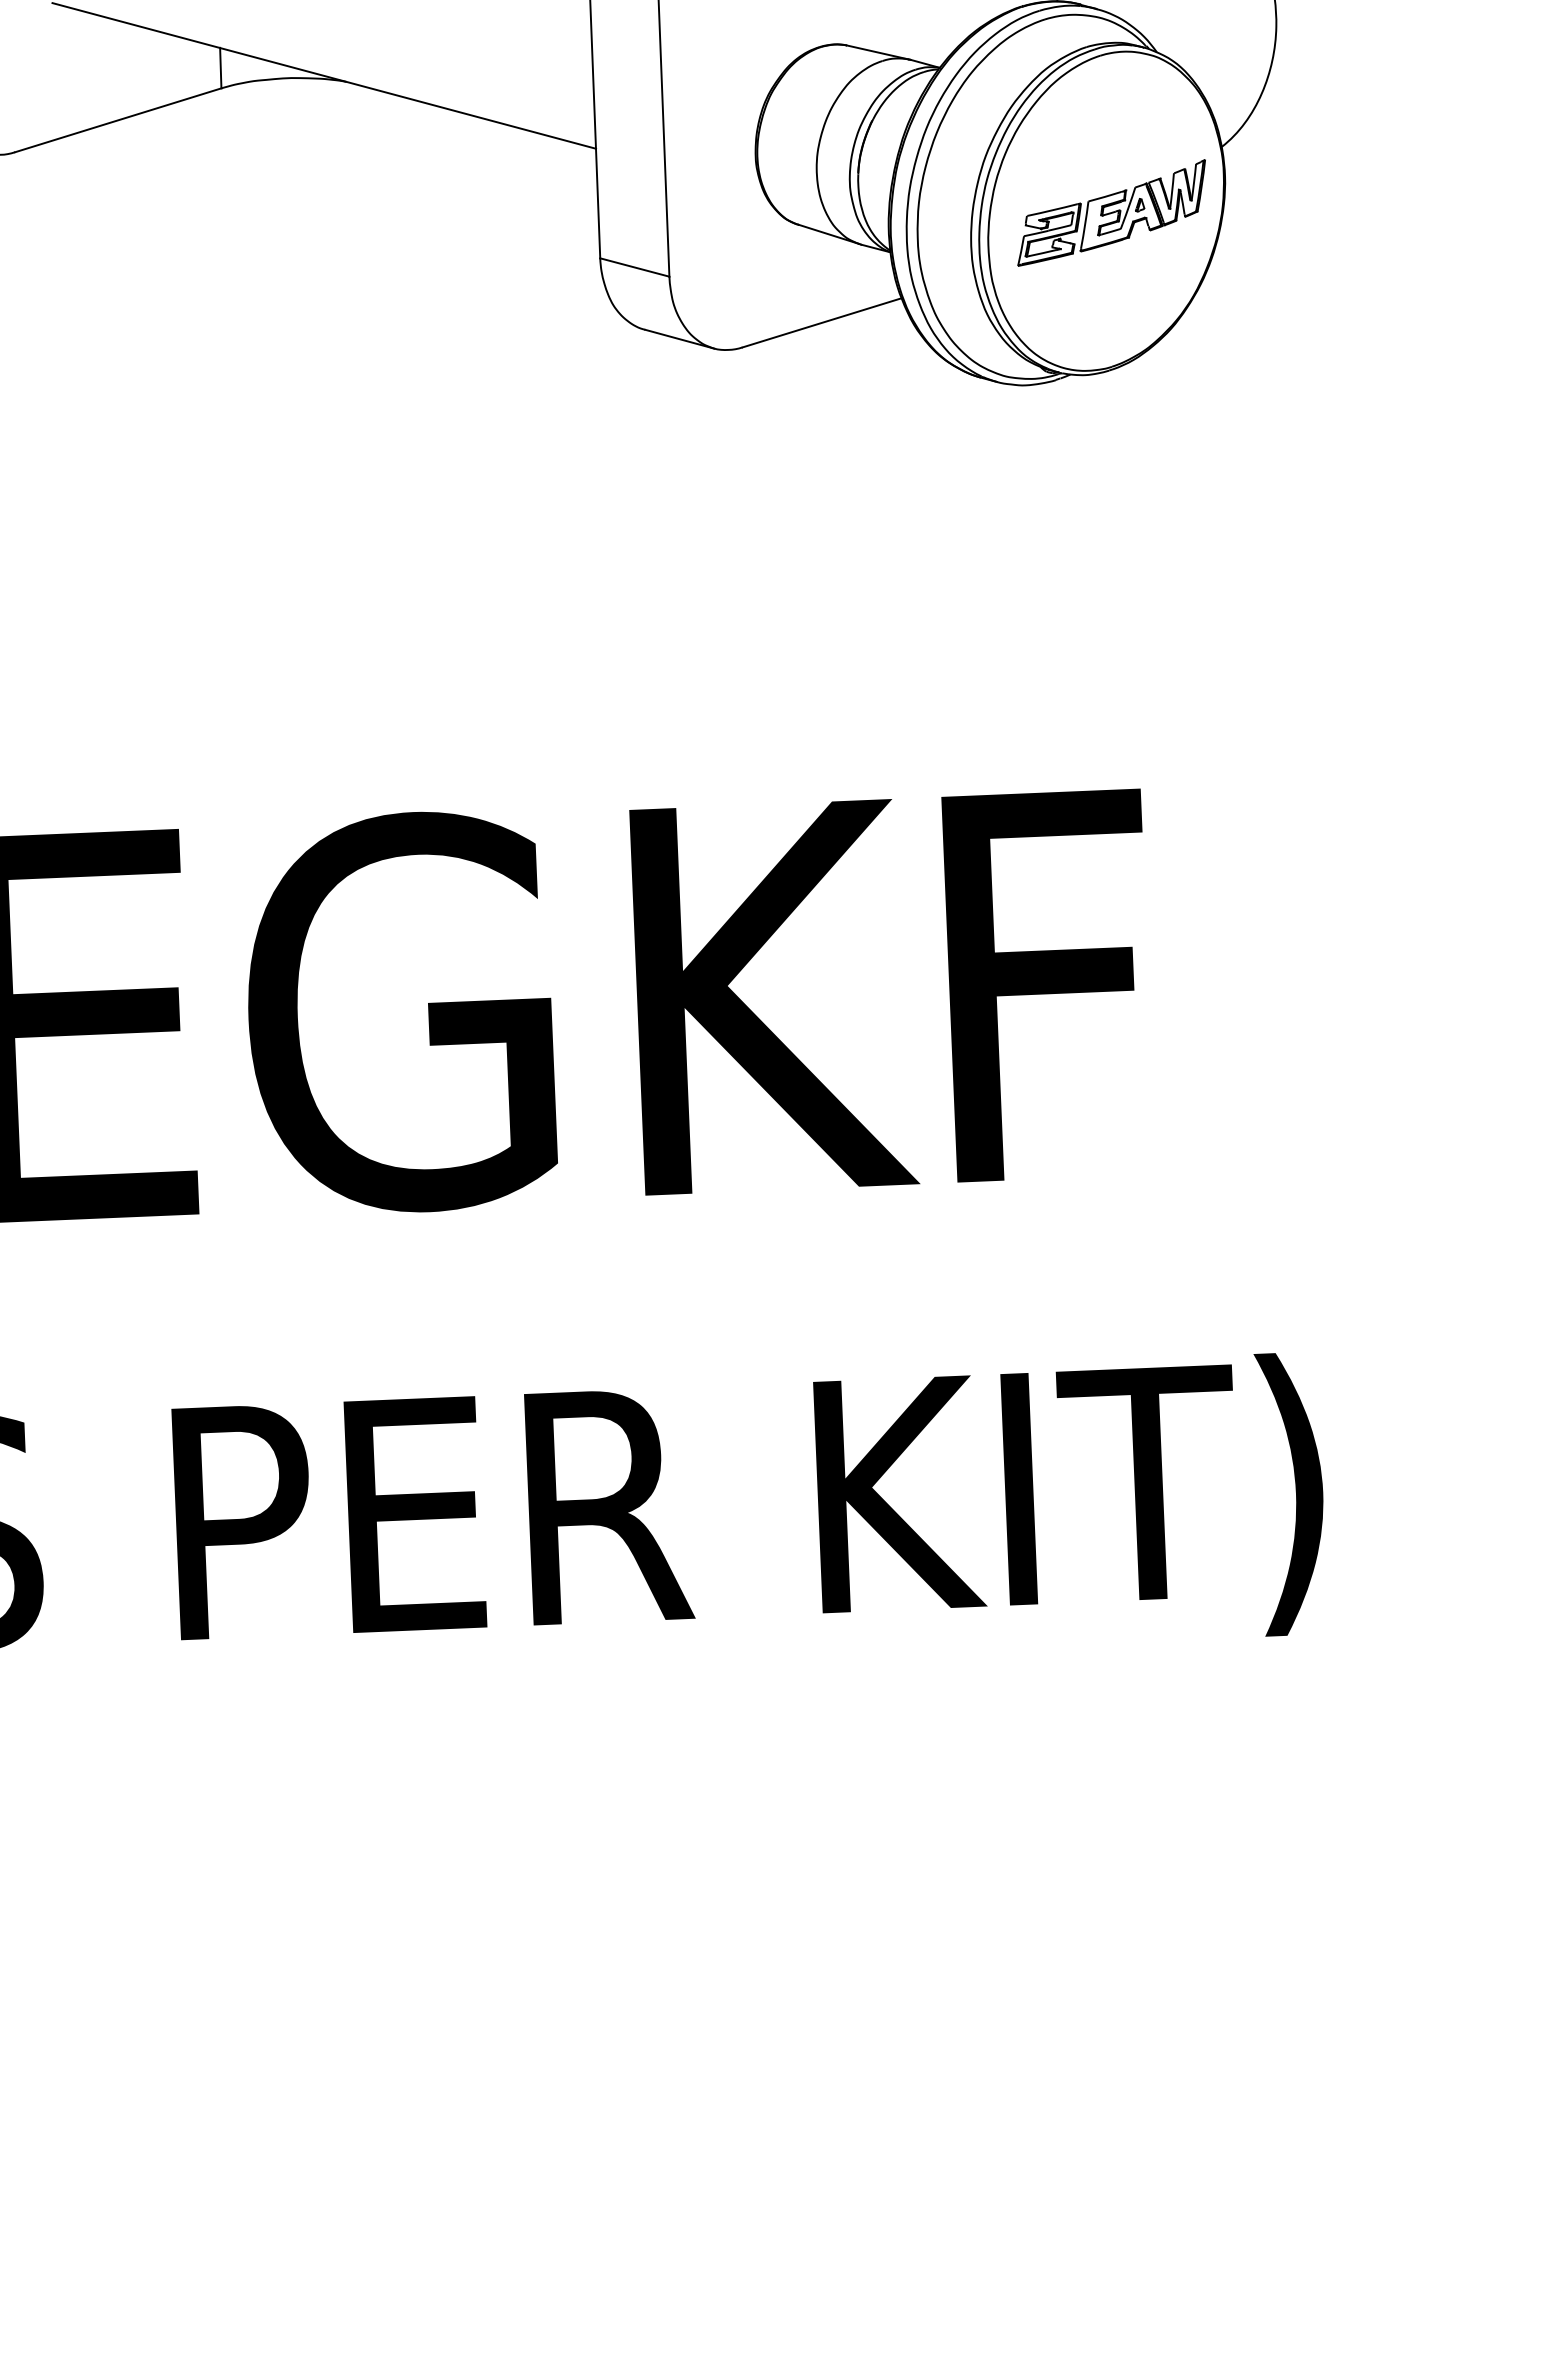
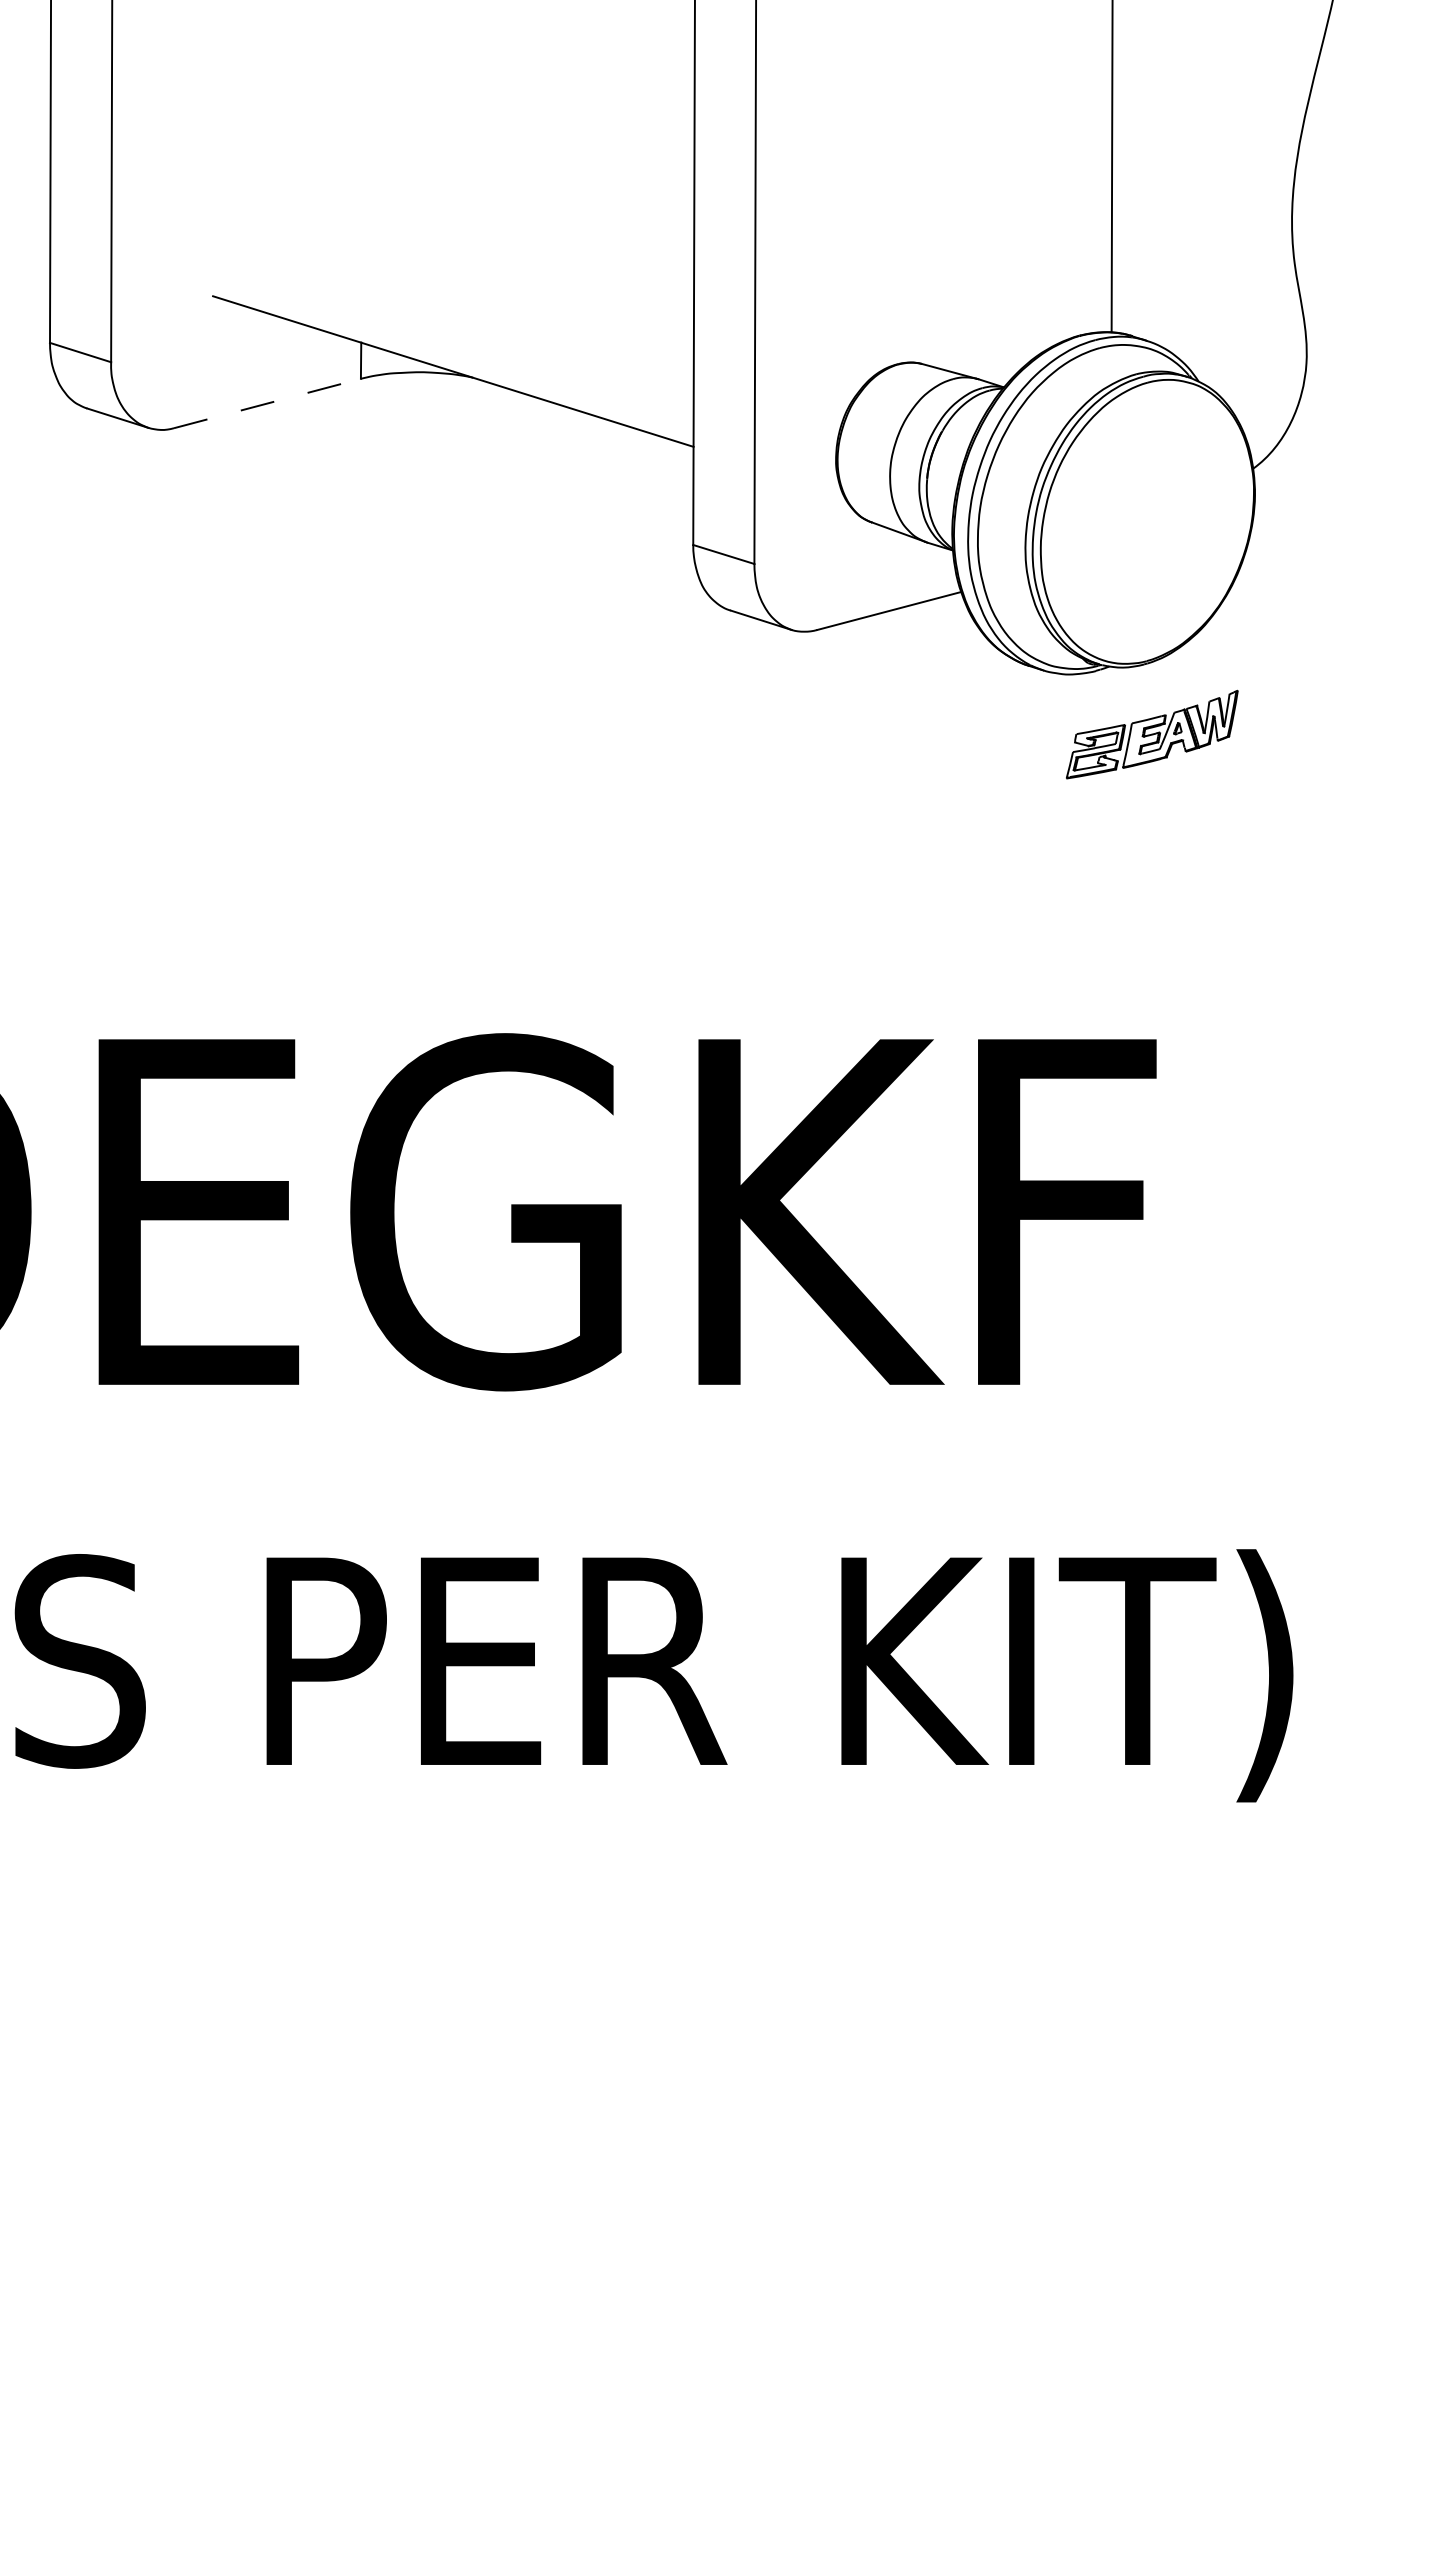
line: (118, 120) -> (267, 403), solid -> dashed
part: (1111, 212) -> (1152, 734), moved

